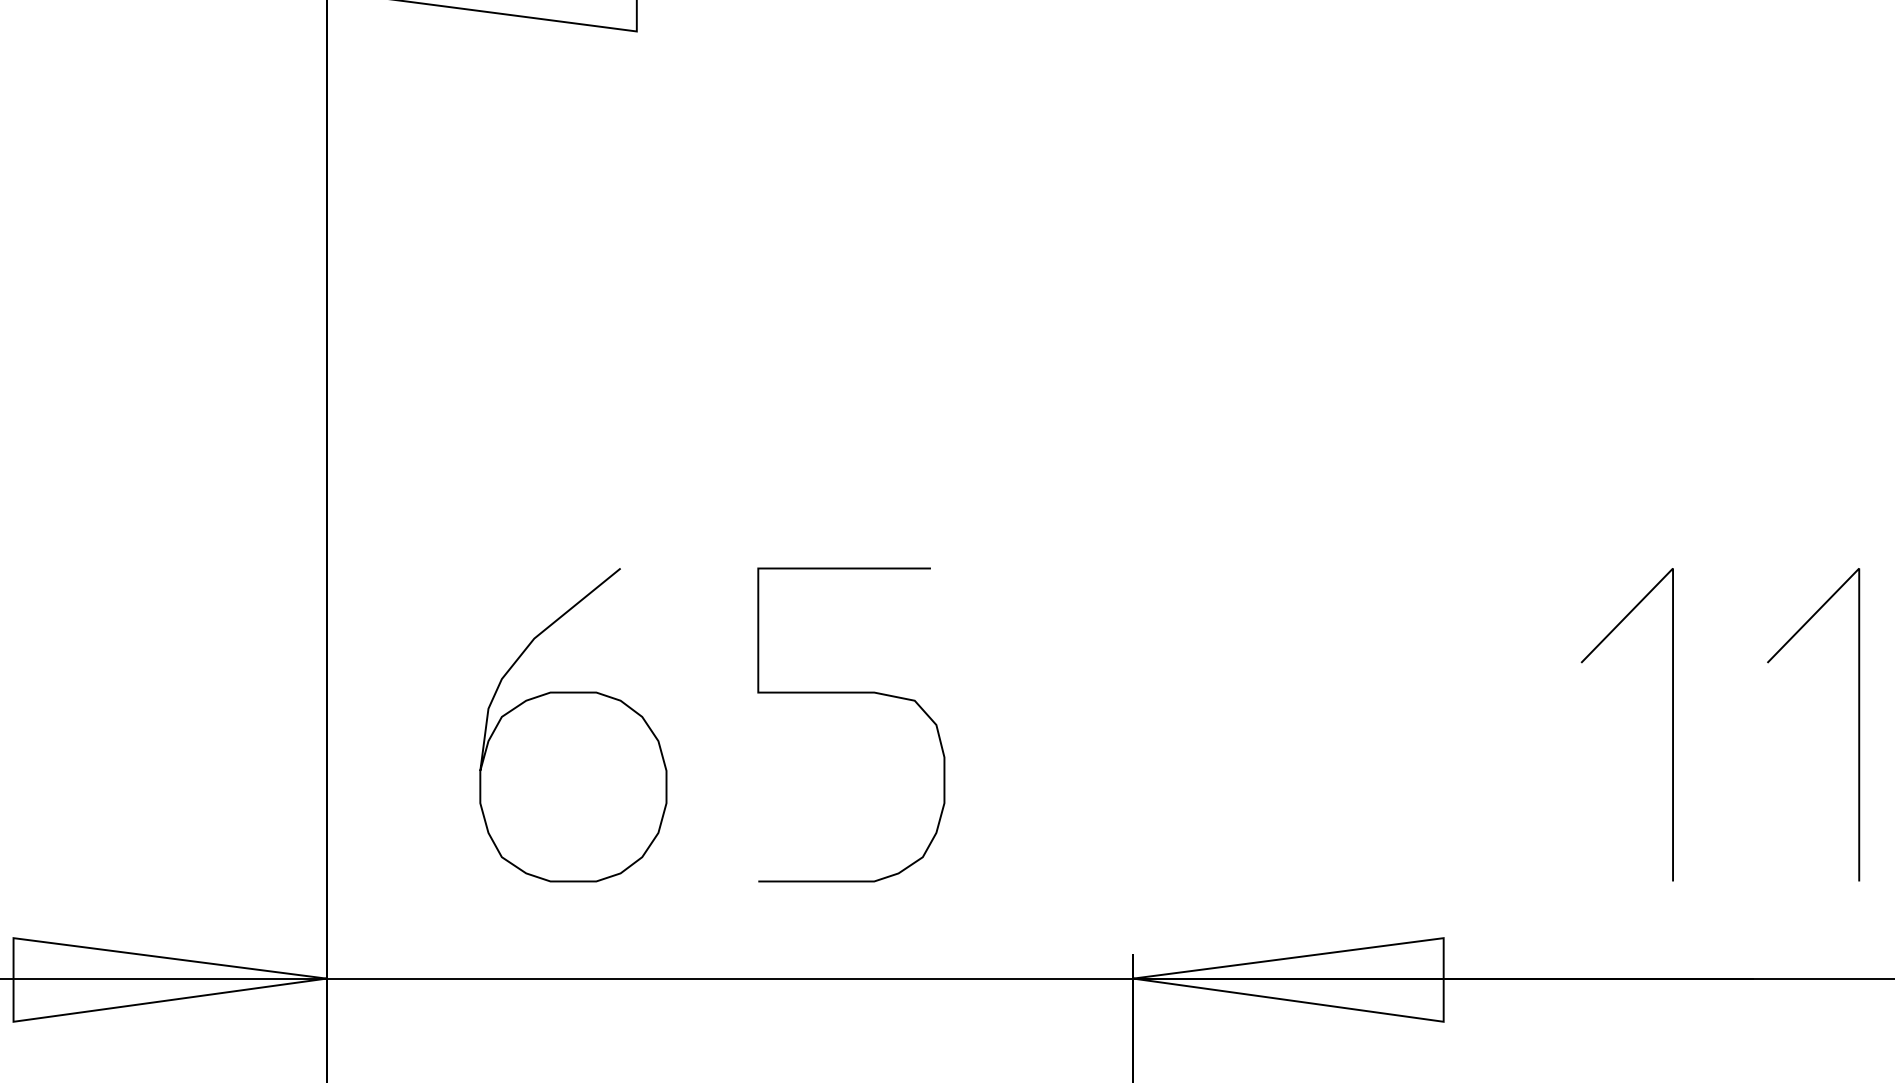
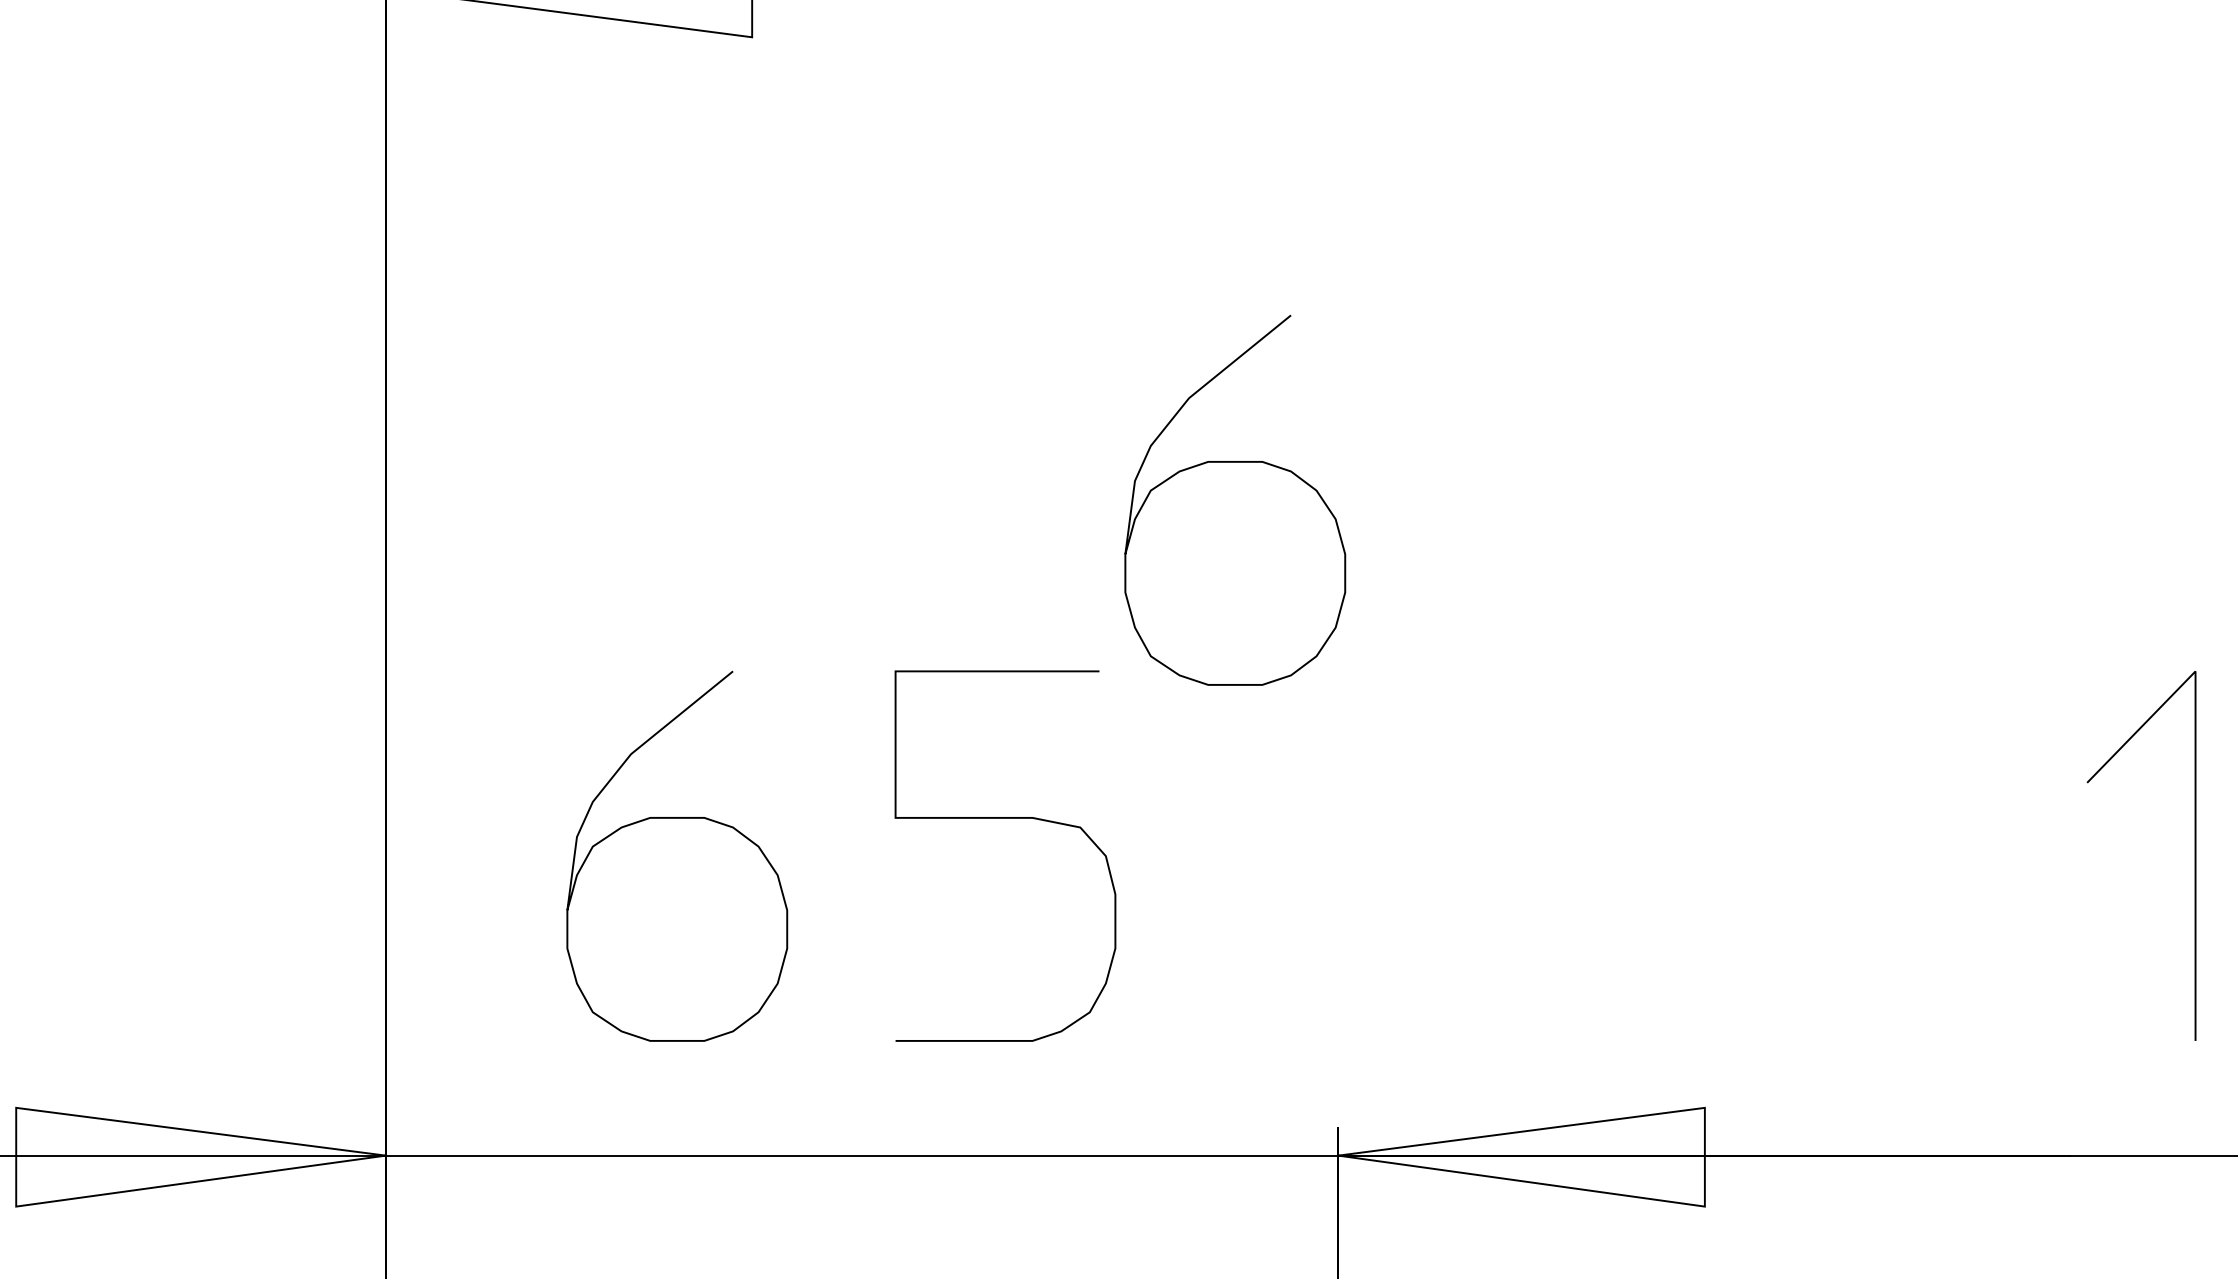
curve: (1046, 391) -> (1235, 462), added
curve: (1672, 724) -> (1974, 855), removed

